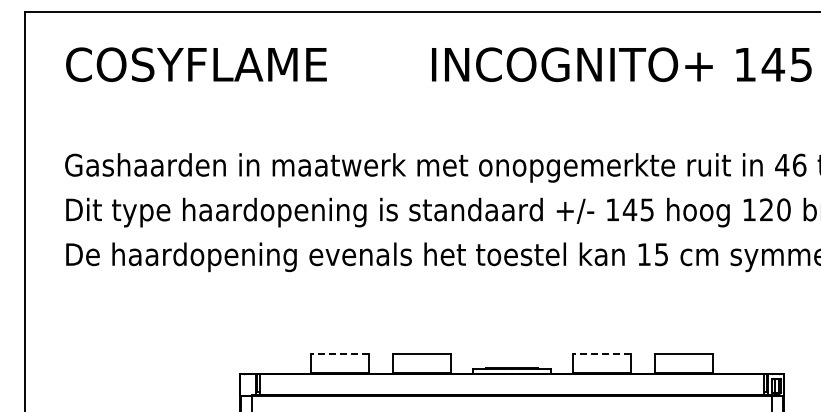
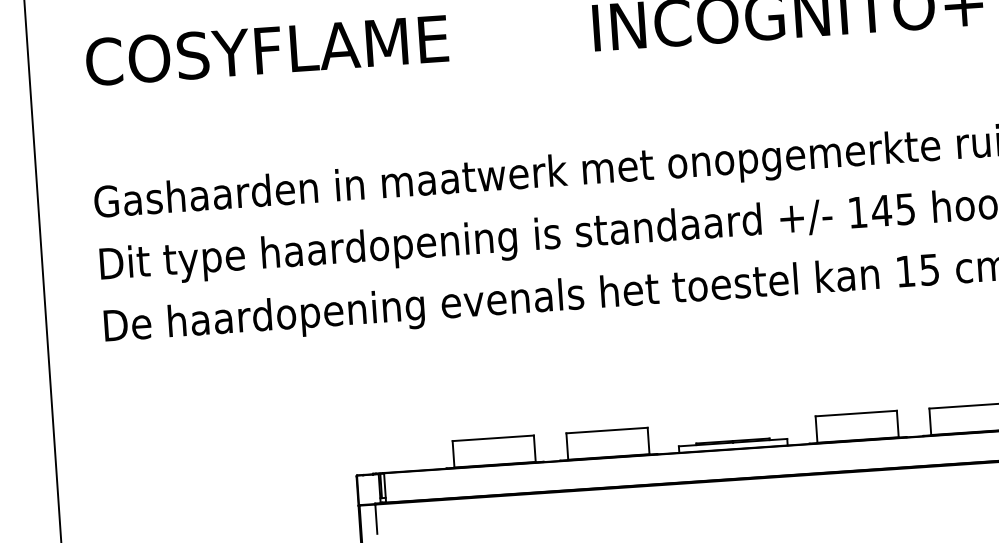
line: (339, 354) -> (492, 438), dashed -> solid
line: (601, 354) -> (855, 413), dashed -> solid

